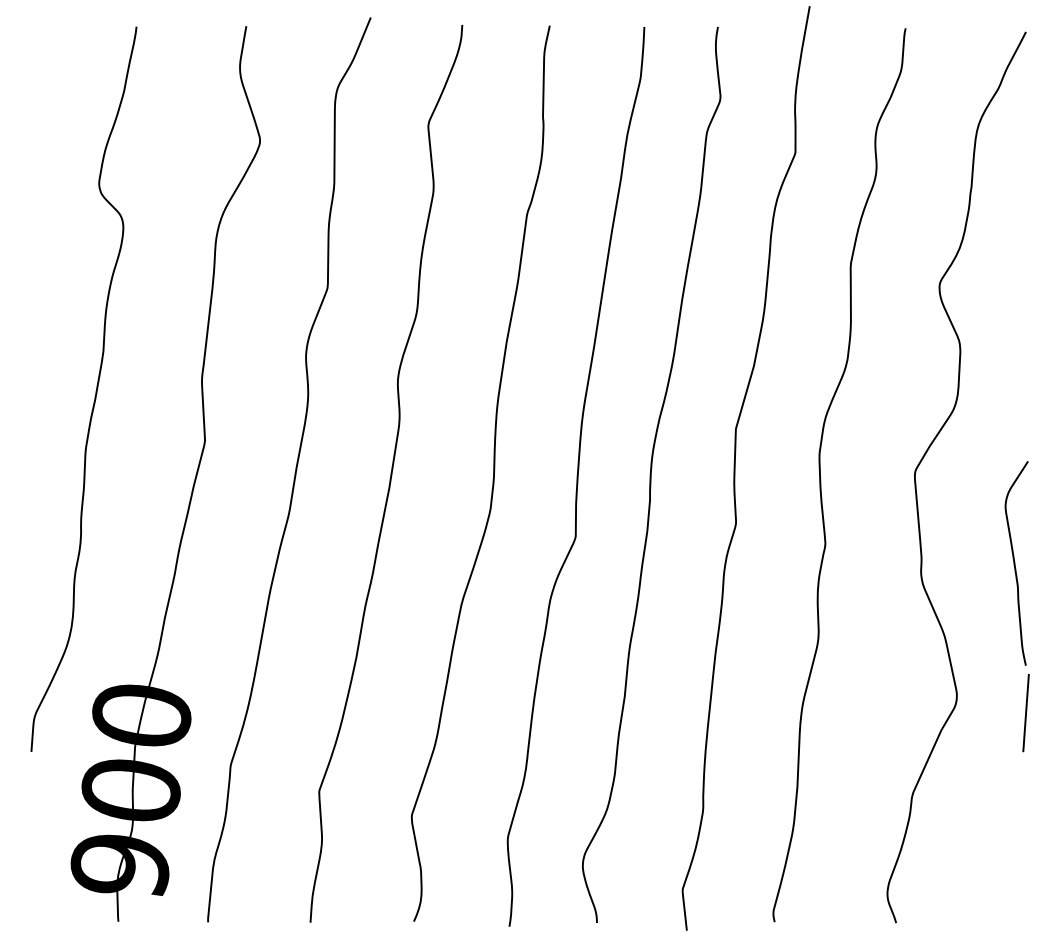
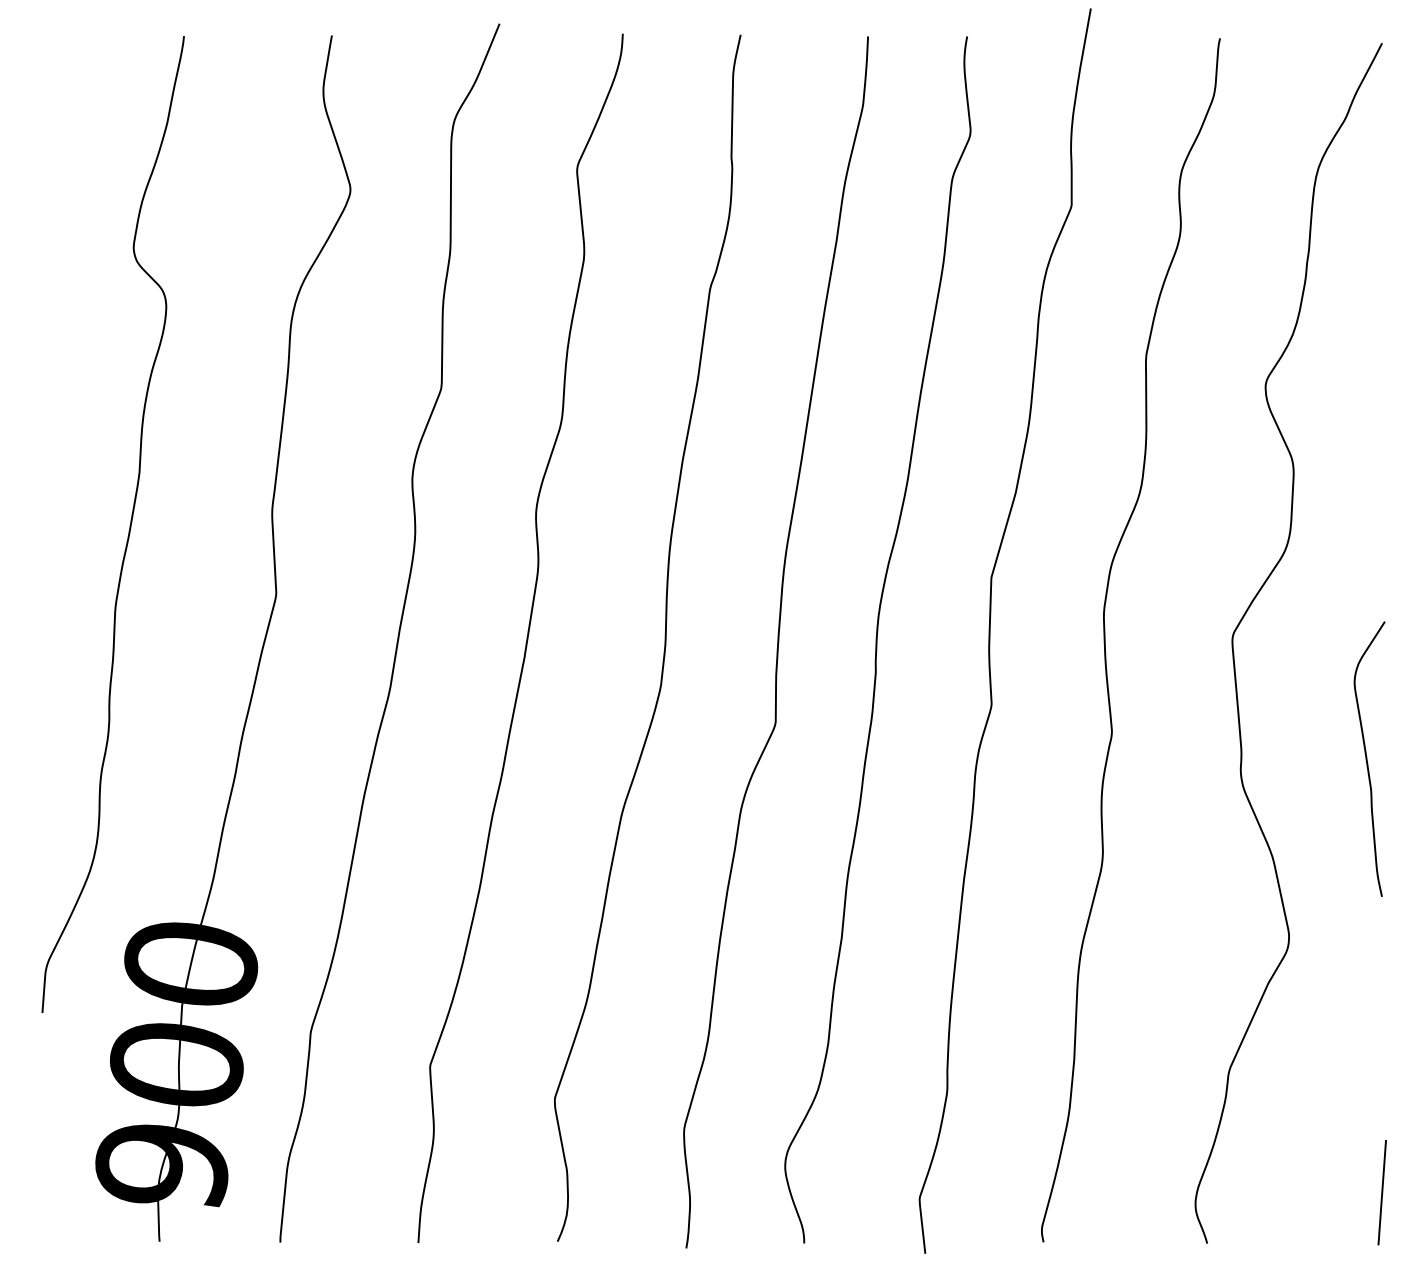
line: (1025, 712) -> (1381, 1192), moved

